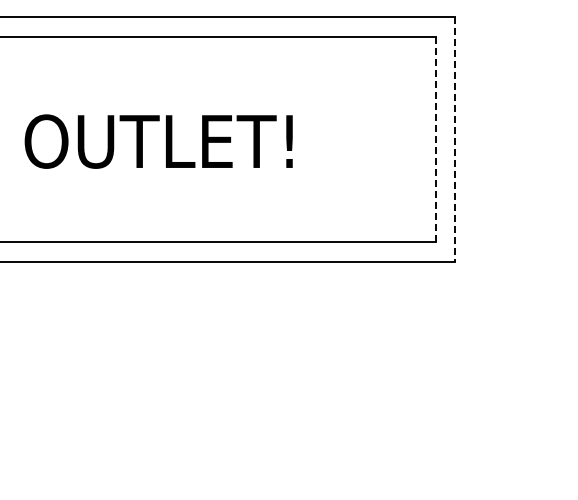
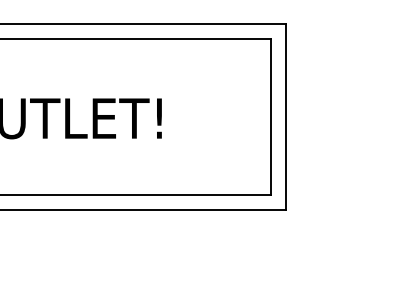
line: (435, 140) -> (270, 117), dashed -> solid
line: (455, 140) -> (285, 117), dashed -> solid

